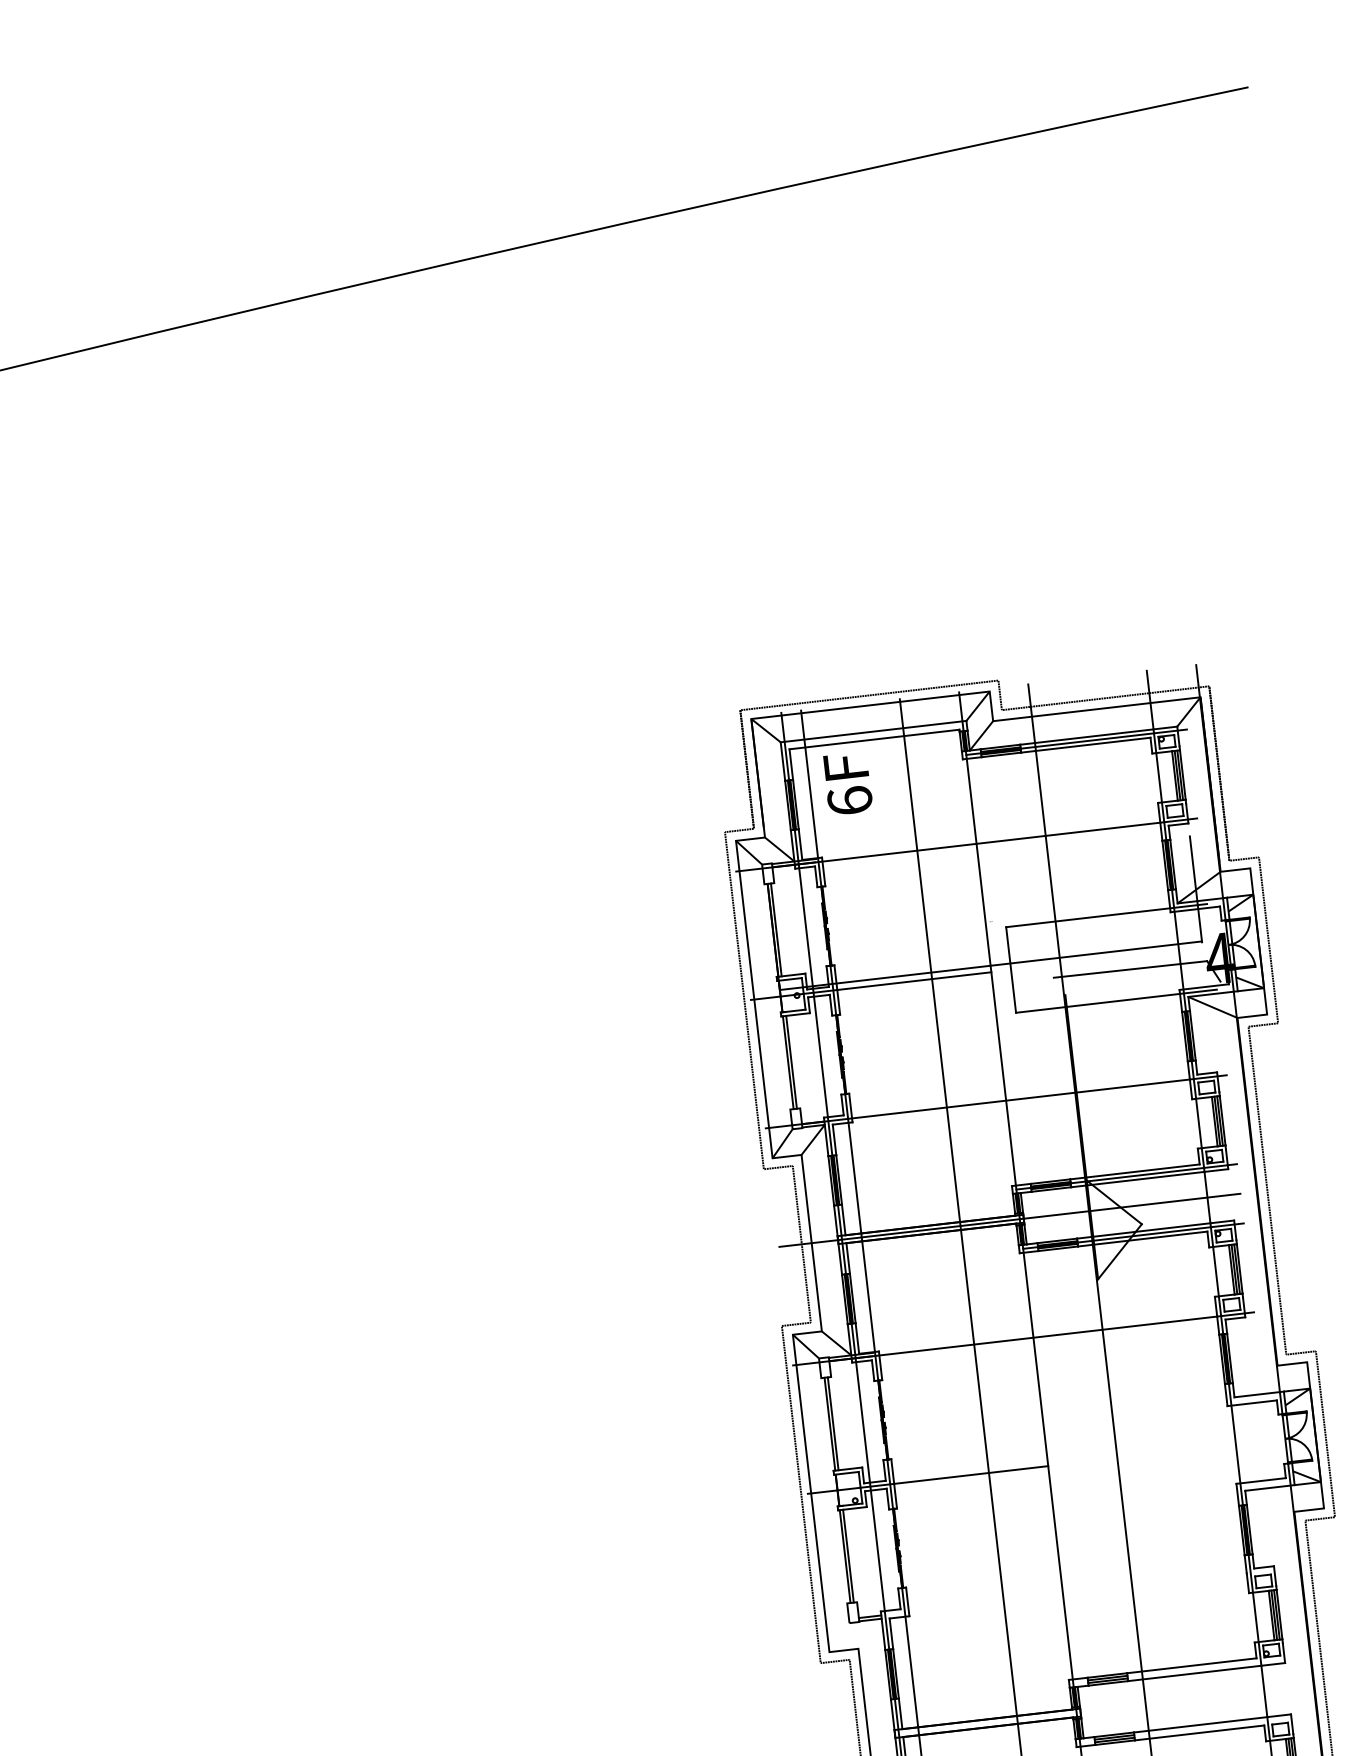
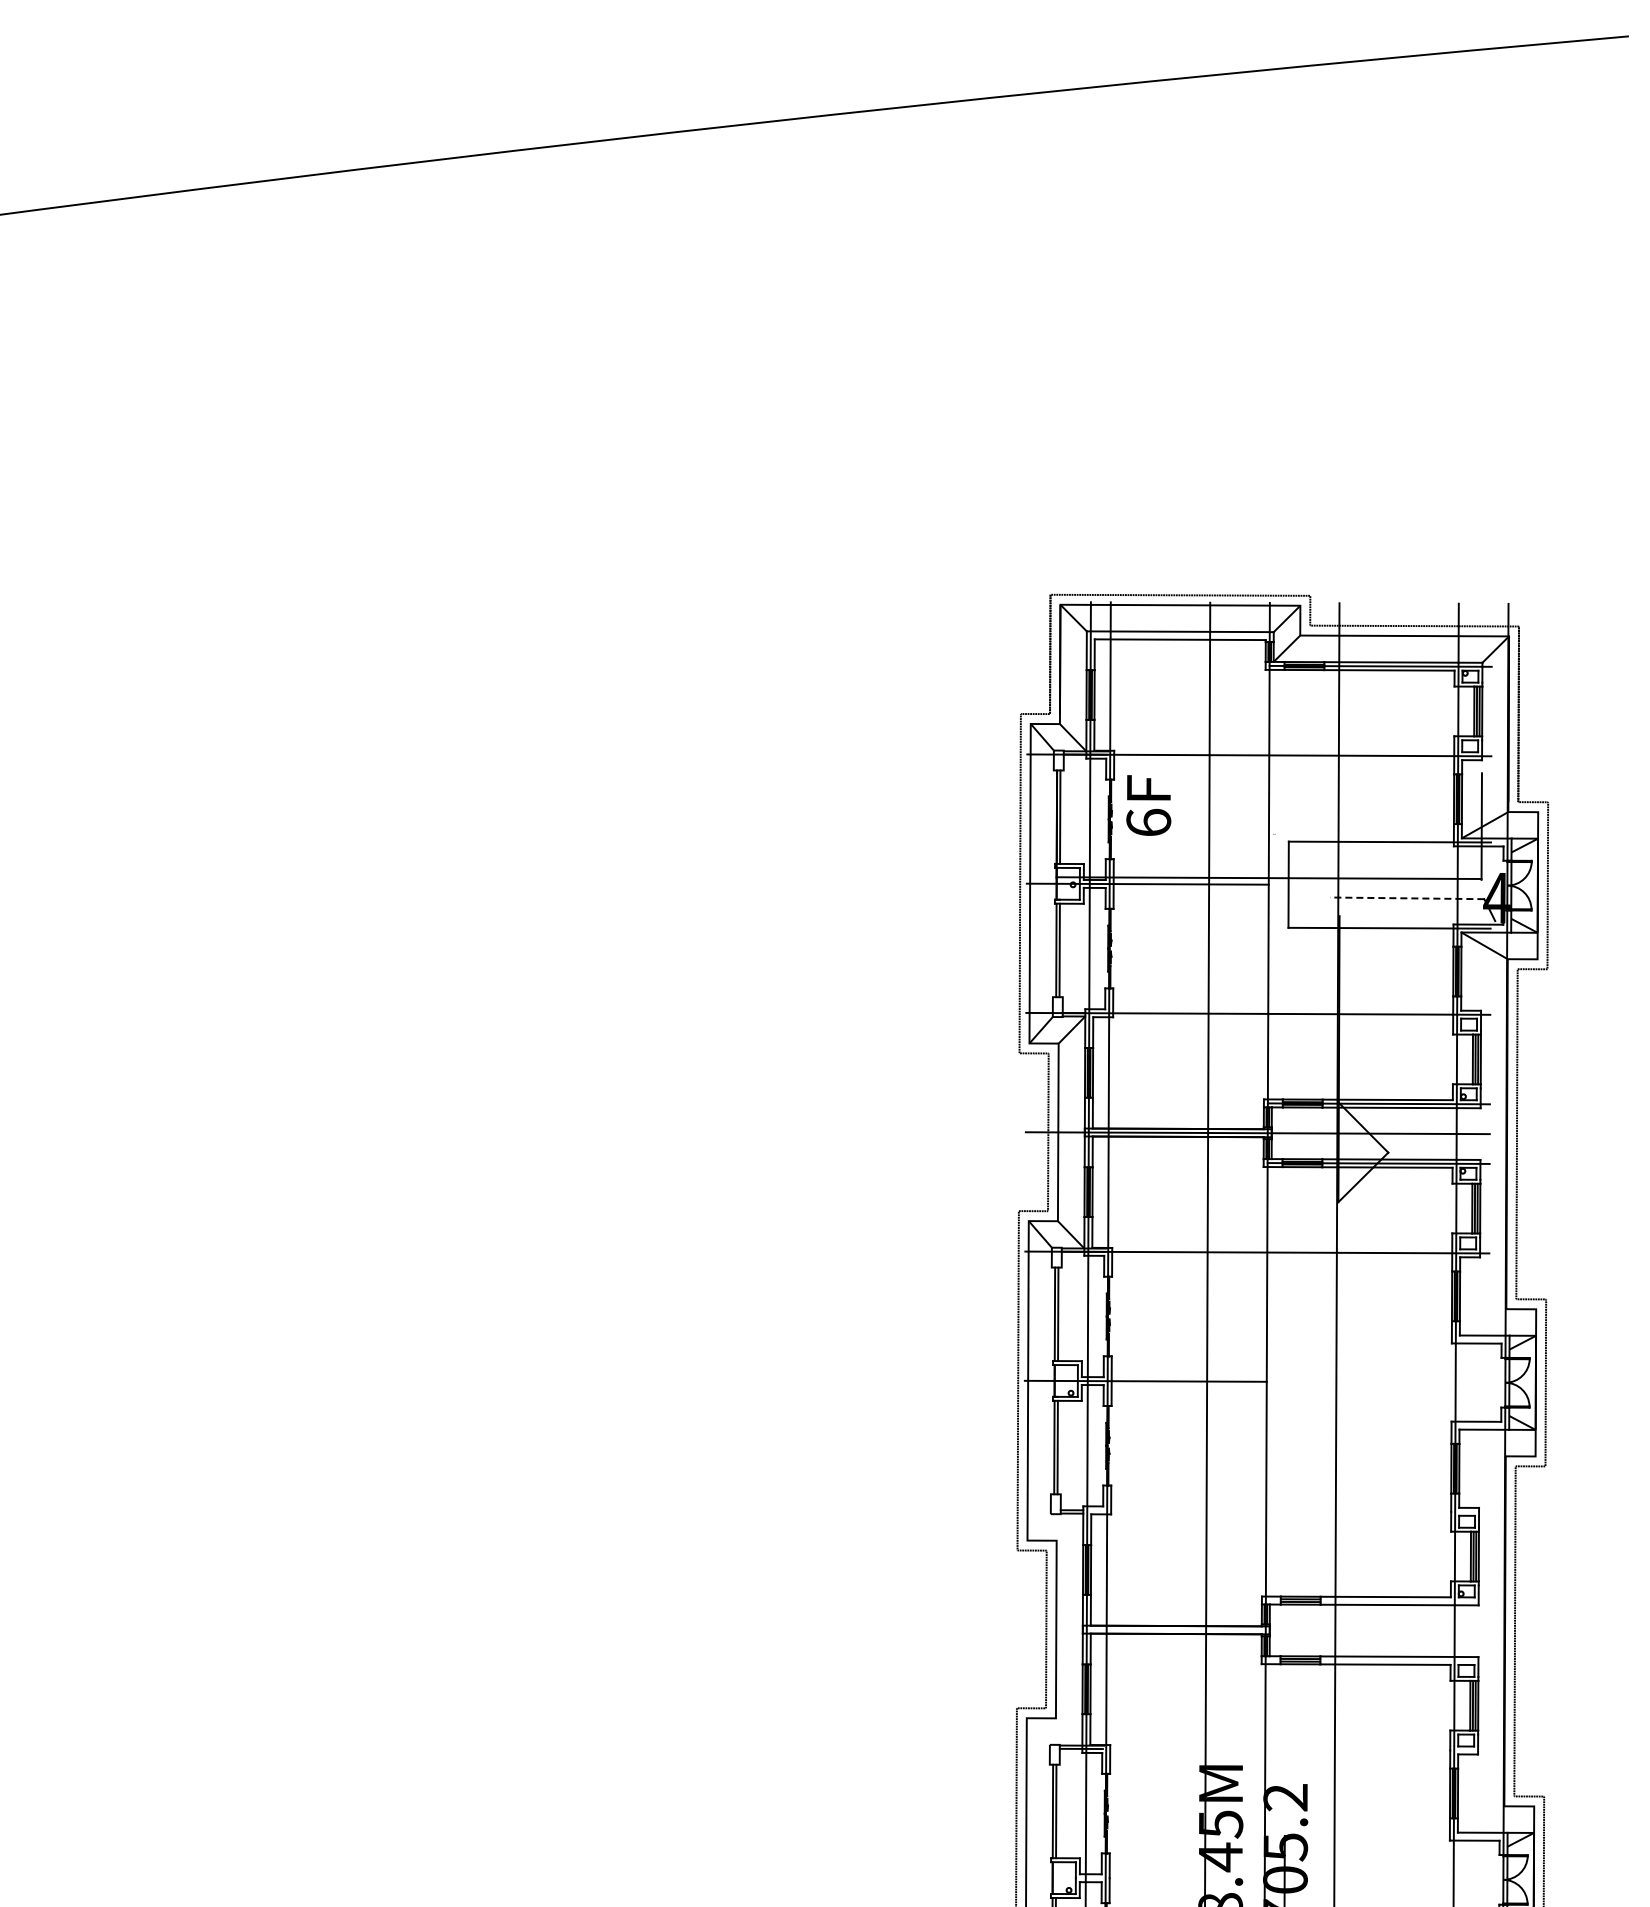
text: (847, 783) -> (1148, 805), moved
line: (1129, 969) -> (1406, 898), solid -> dashed

